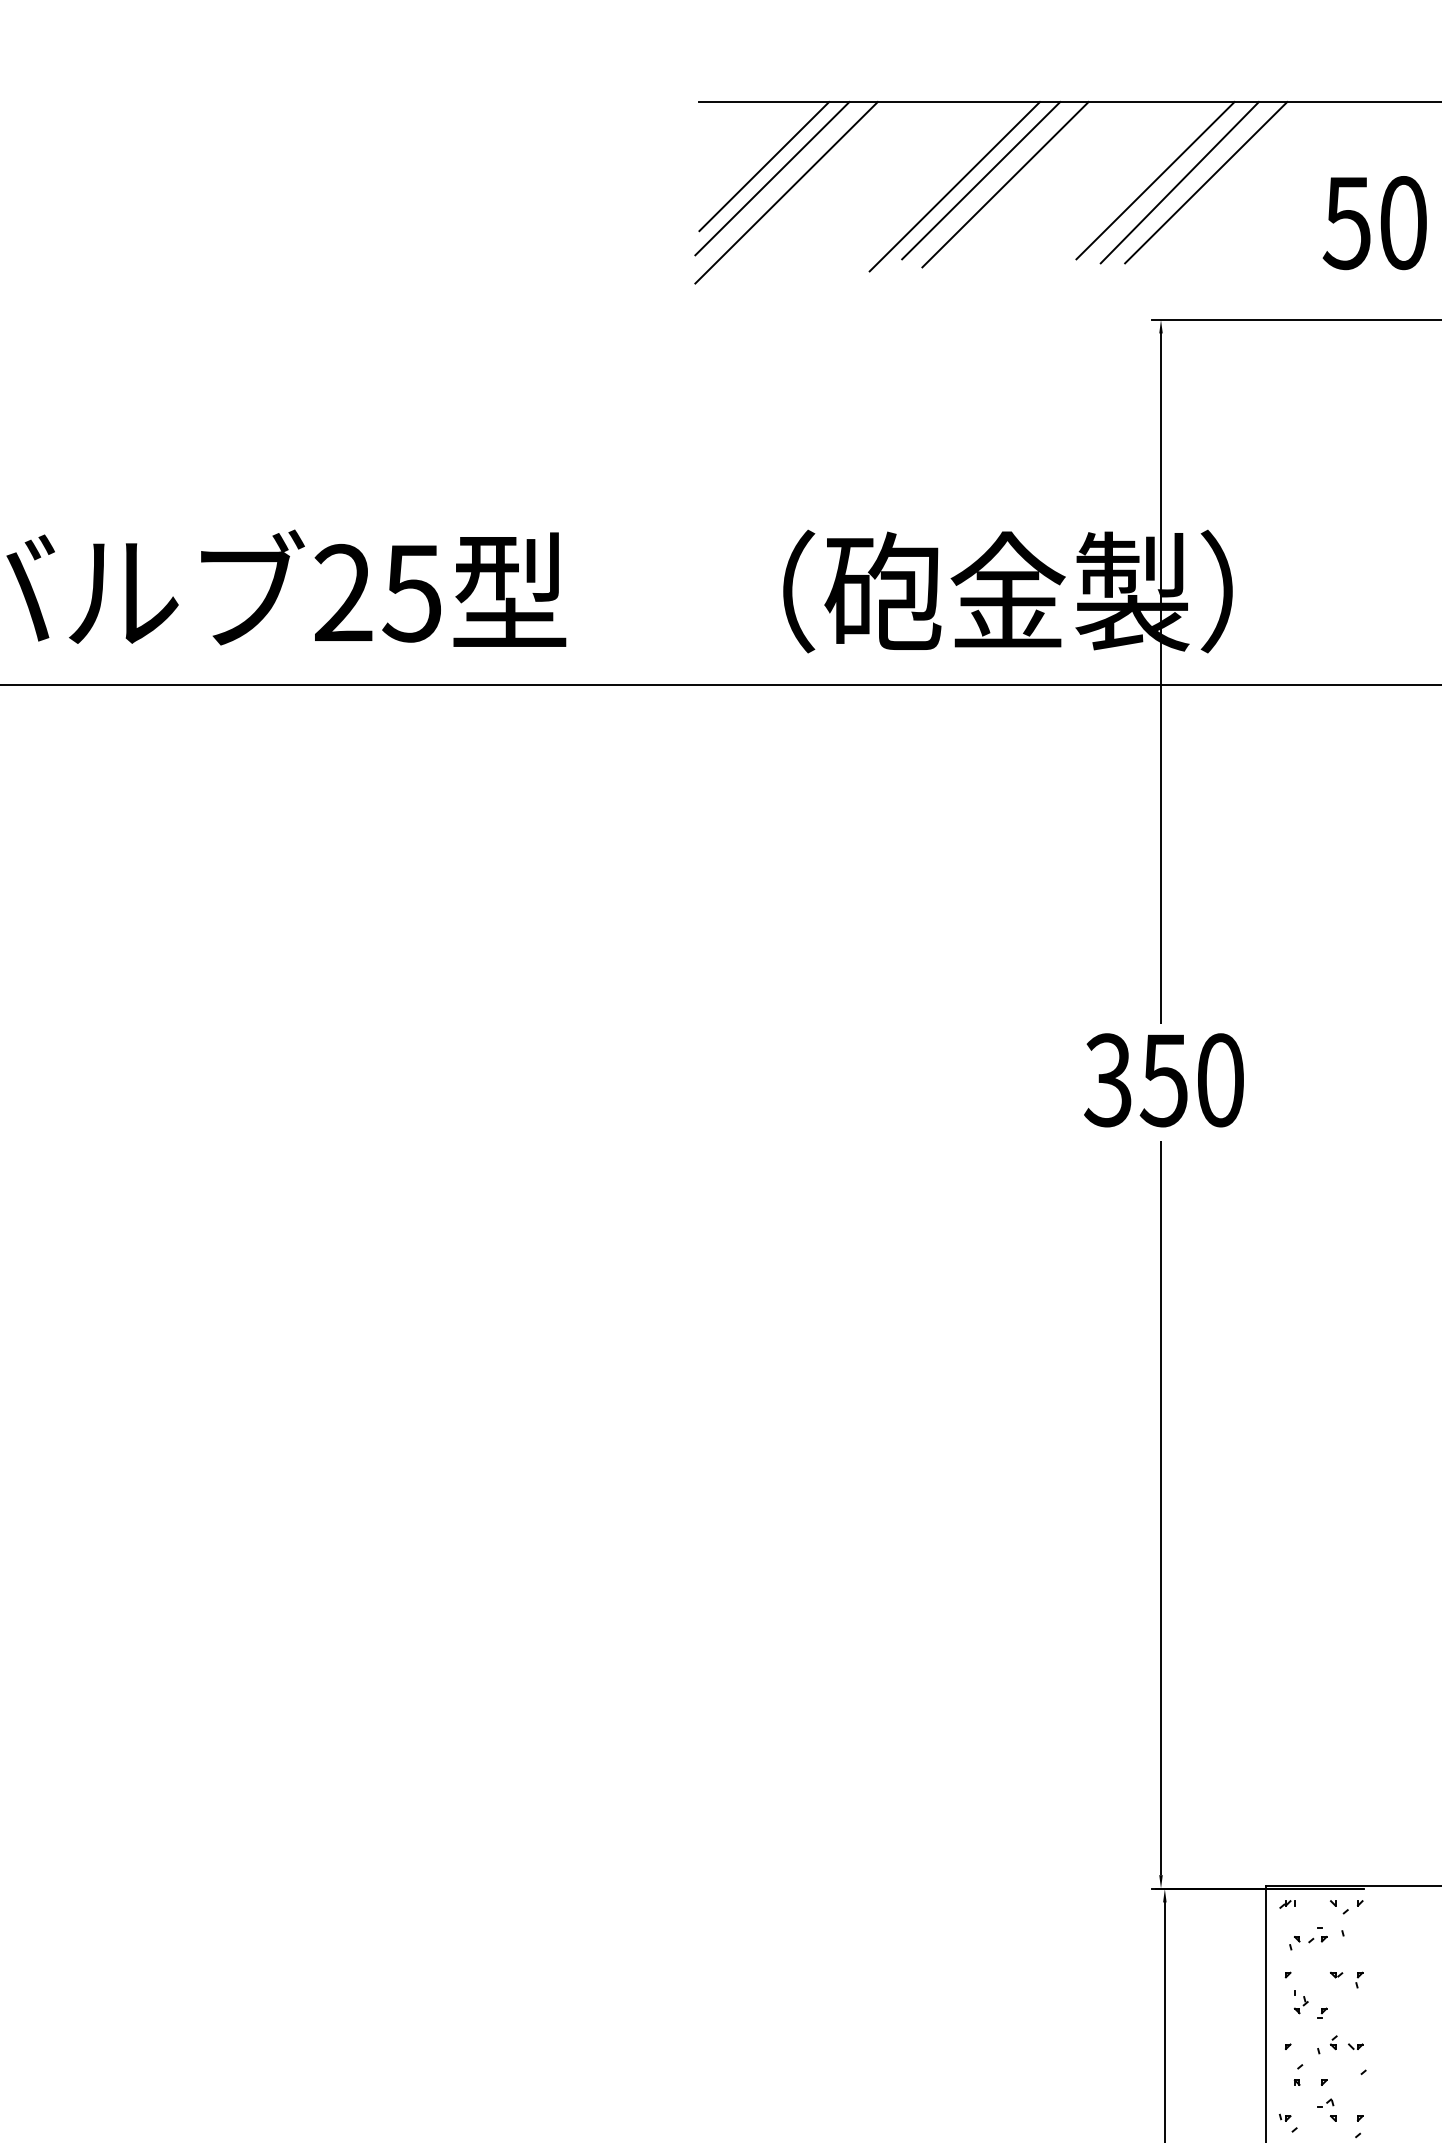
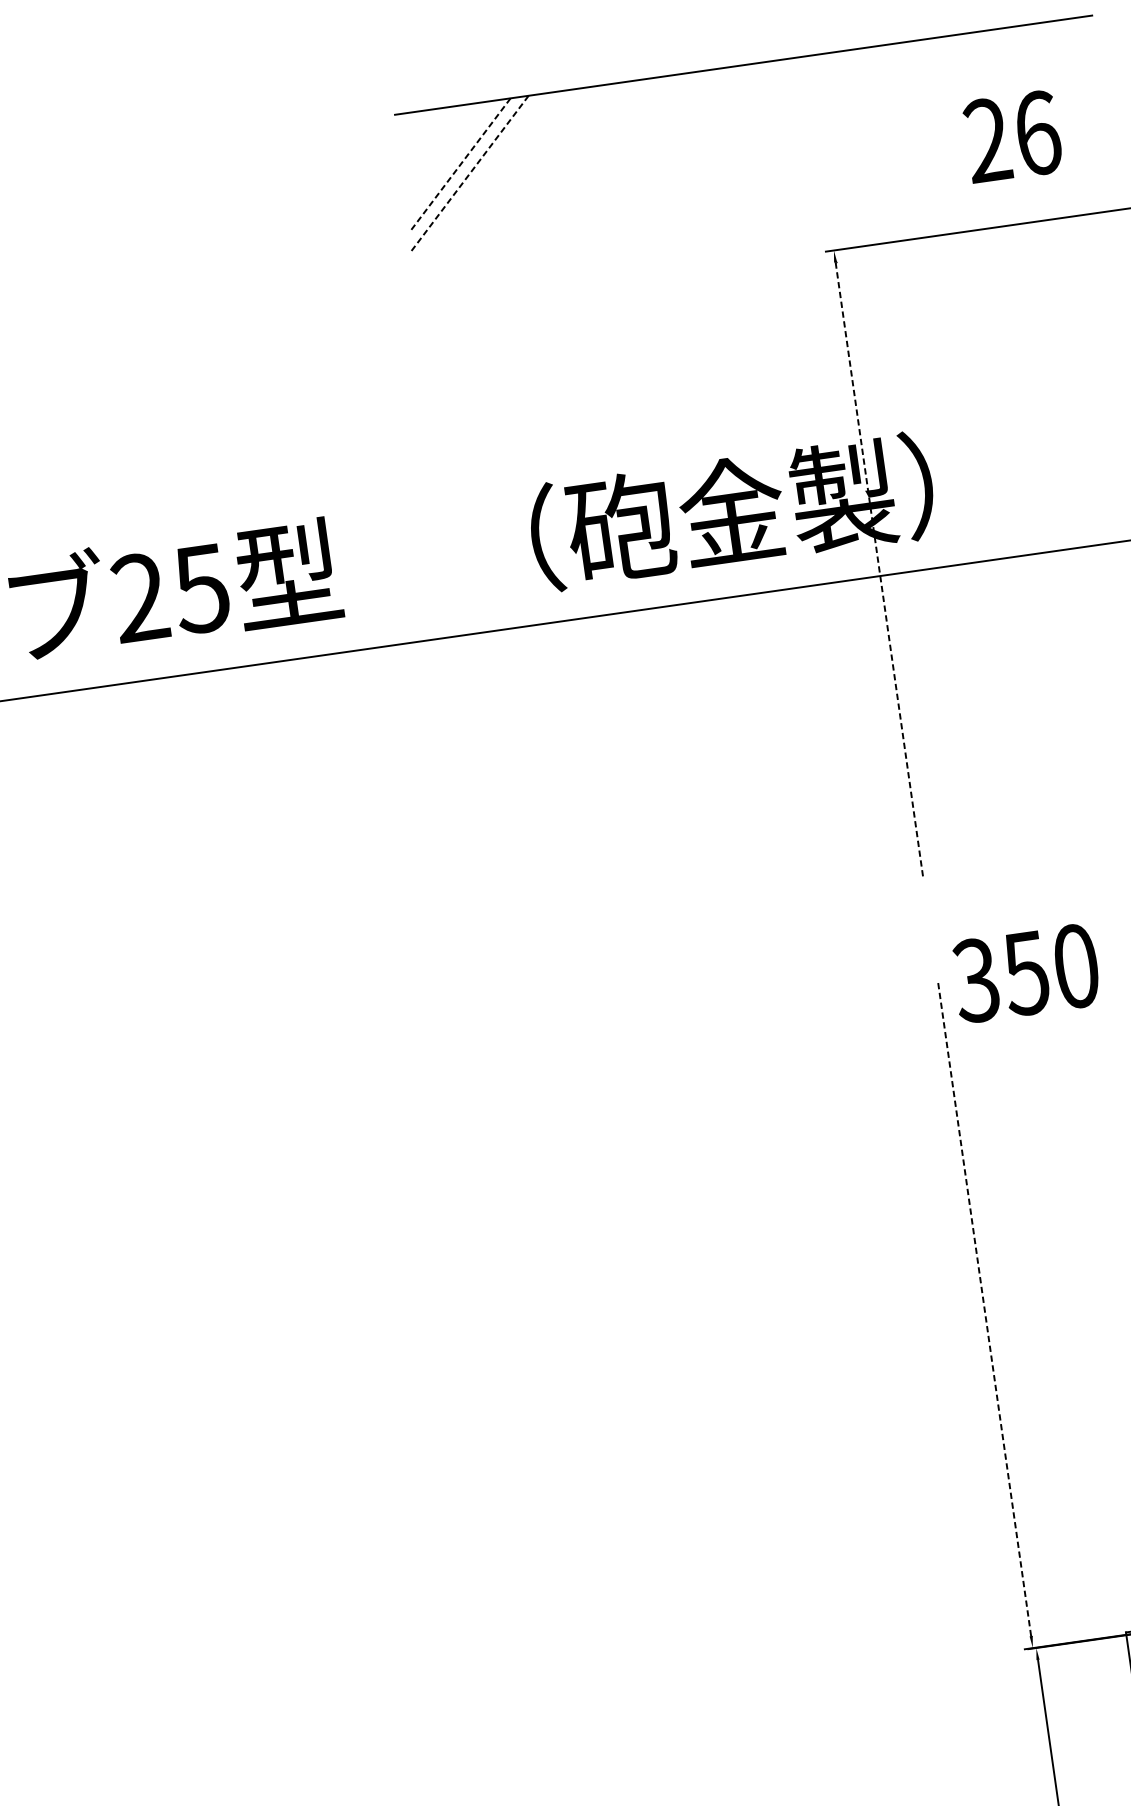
line: (764, 166) -> (461, 164), solid -> dashed
line: (772, 178) -> (469, 173), solid -> dashed
line: (981, 180) -> (656, 148), removed
line: (1155, 180) -> (811, 126), removed
line: (1179, 182) -> (832, 125), removed
line: (1206, 182) -> (857, 122), removed
line: (1005, 184) -> (678, 149), removed
line: (954, 186) -> (633, 157), removed
line: (786, 192) -> (484, 184), removed
text: (1374, 223) -> (1011, 137), 50 -> 26
line: (1161, 678) -> (879, 569), solid -> dashed
text: (1163, 1080) -> (1025, 973), moved
line: (1161, 1509) -> (985, 1310), solid -> dashed

